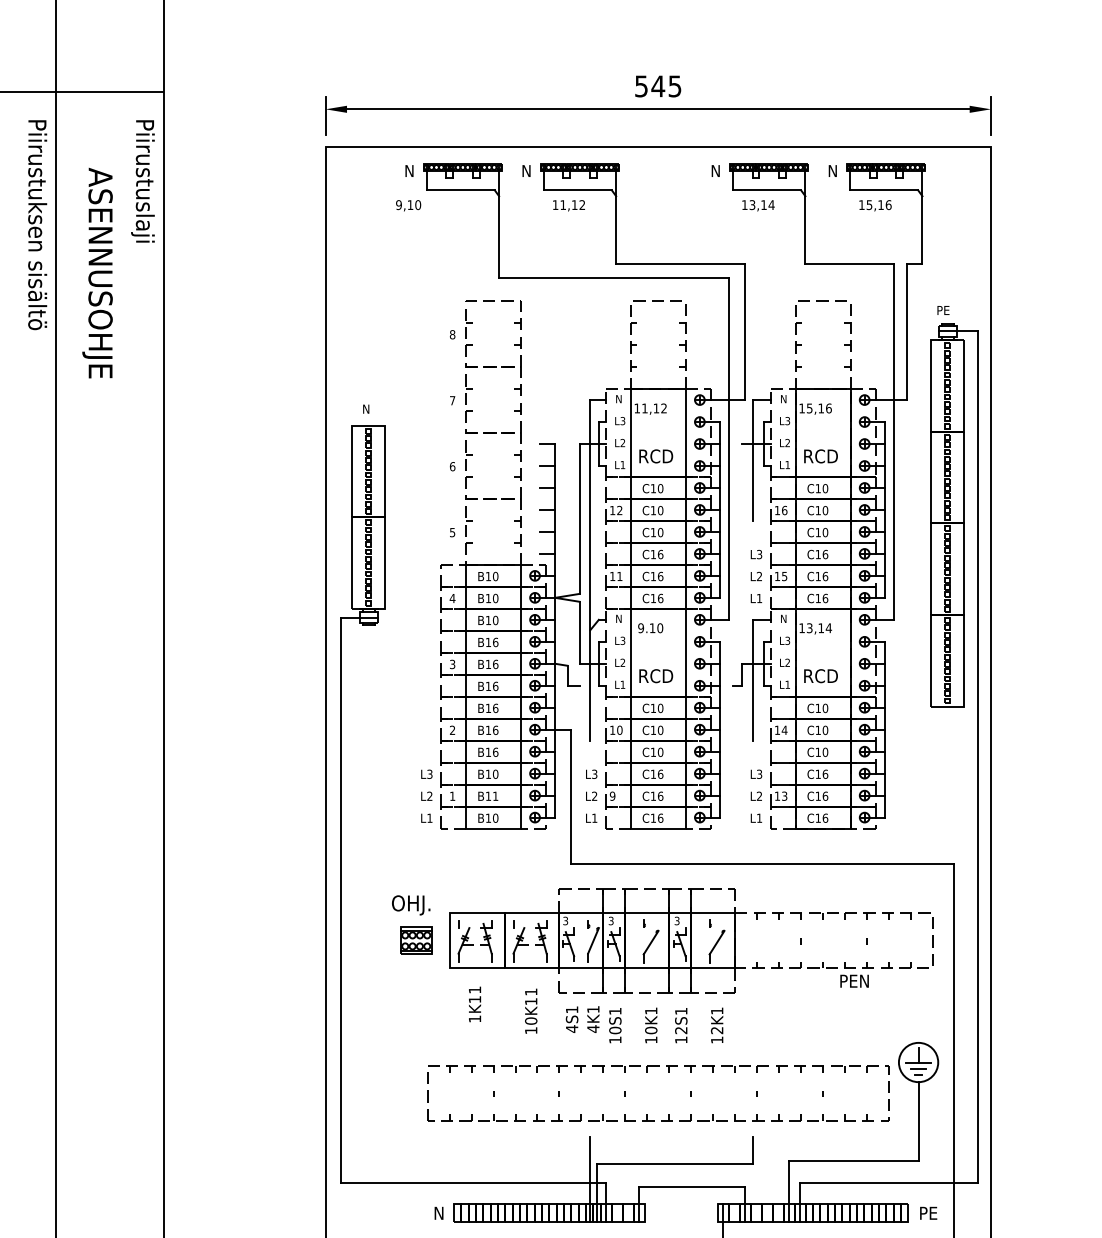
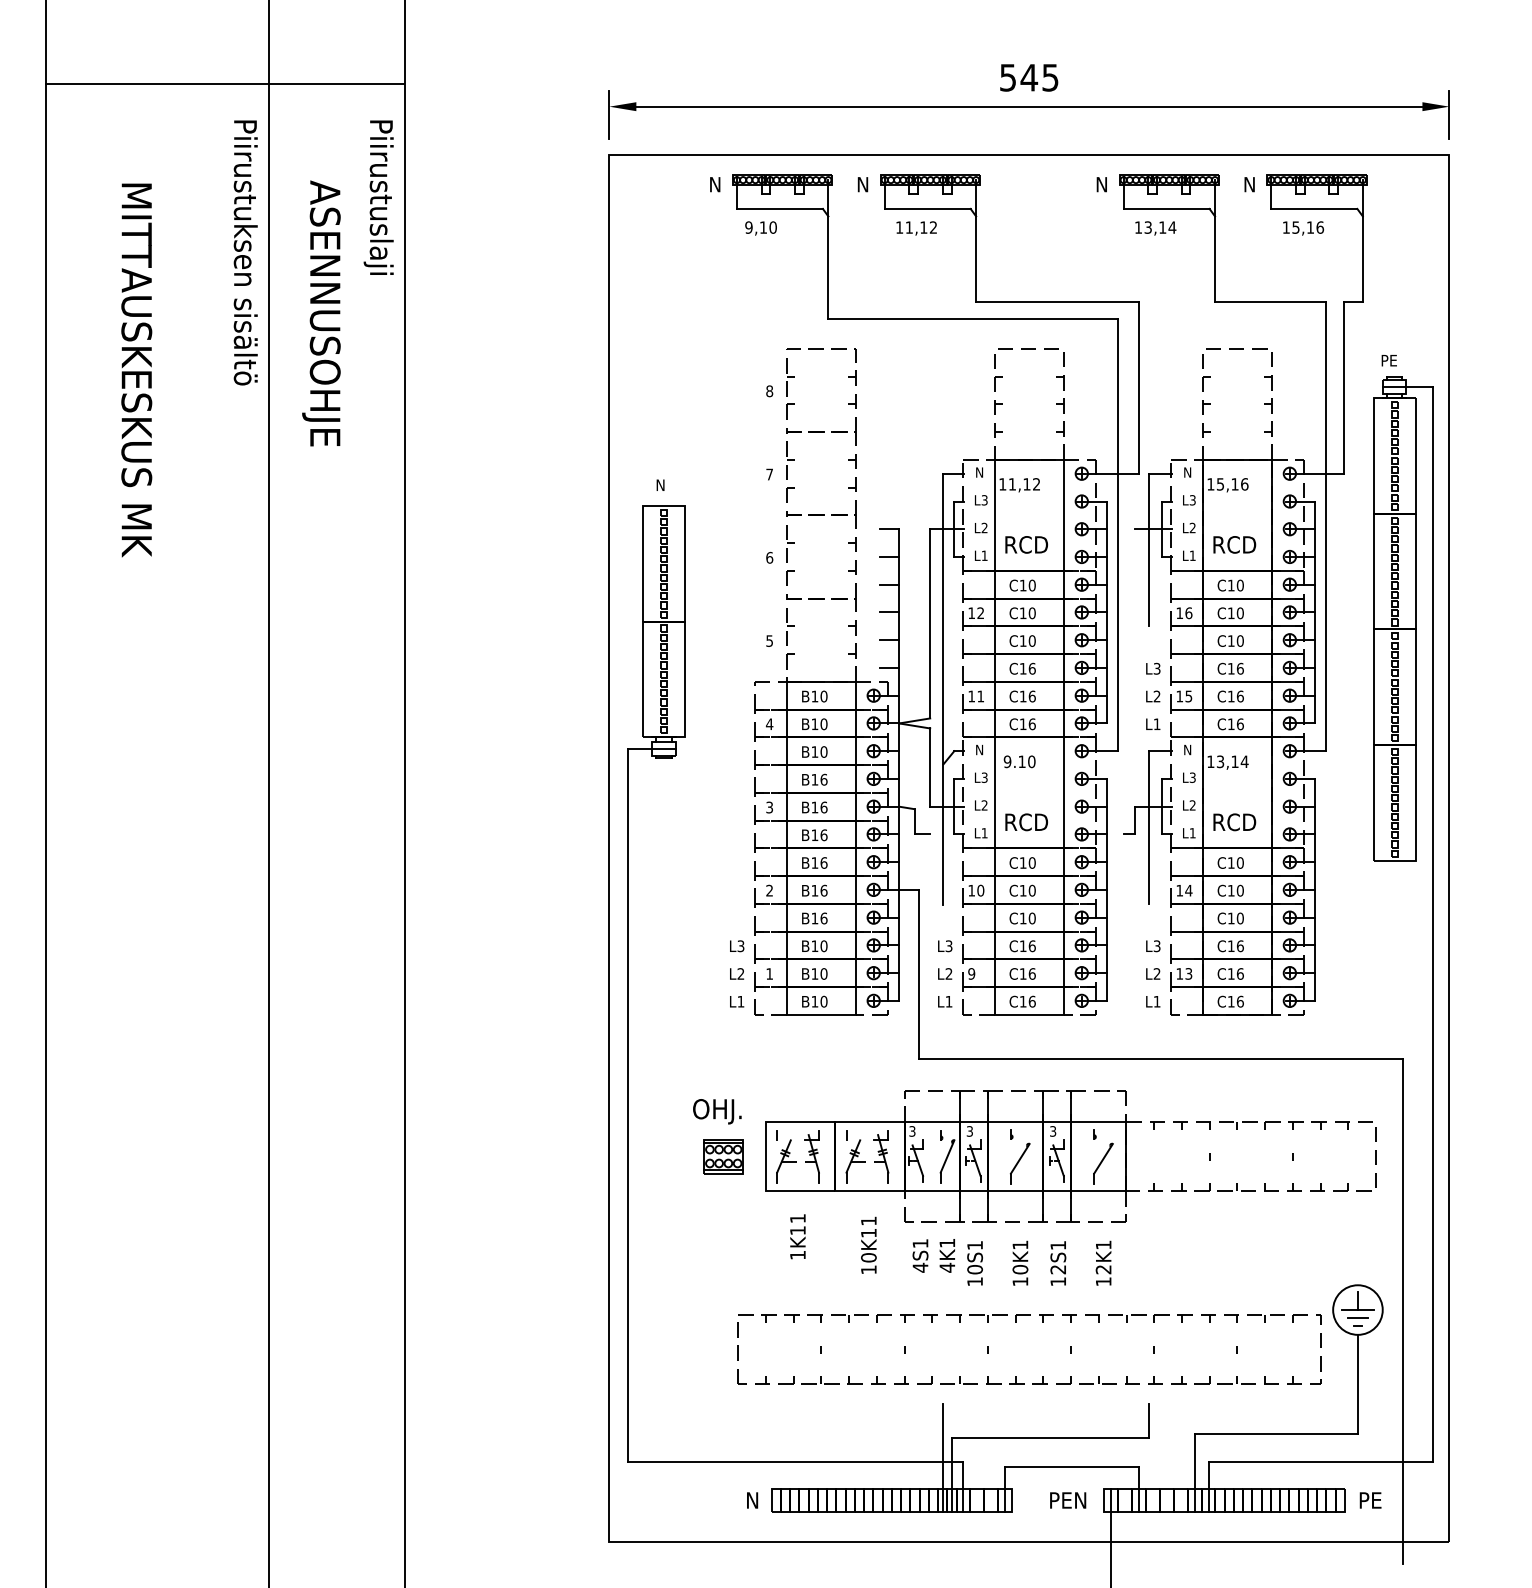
text: (408, 205) -> (760, 228), moved
text: (495, 795) -> (823, 973), B11 -> B10
text: (854, 981) -> (1068, 1500), moved

